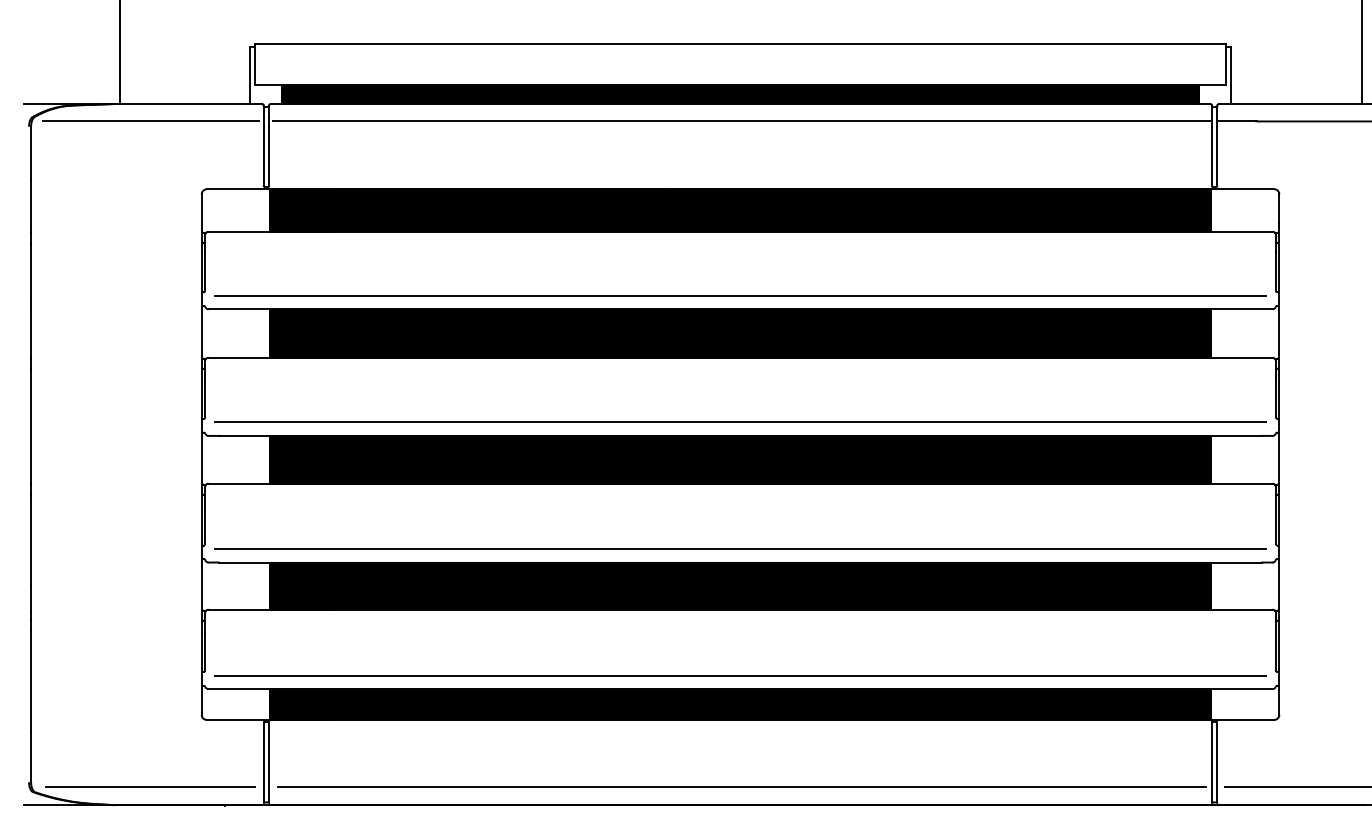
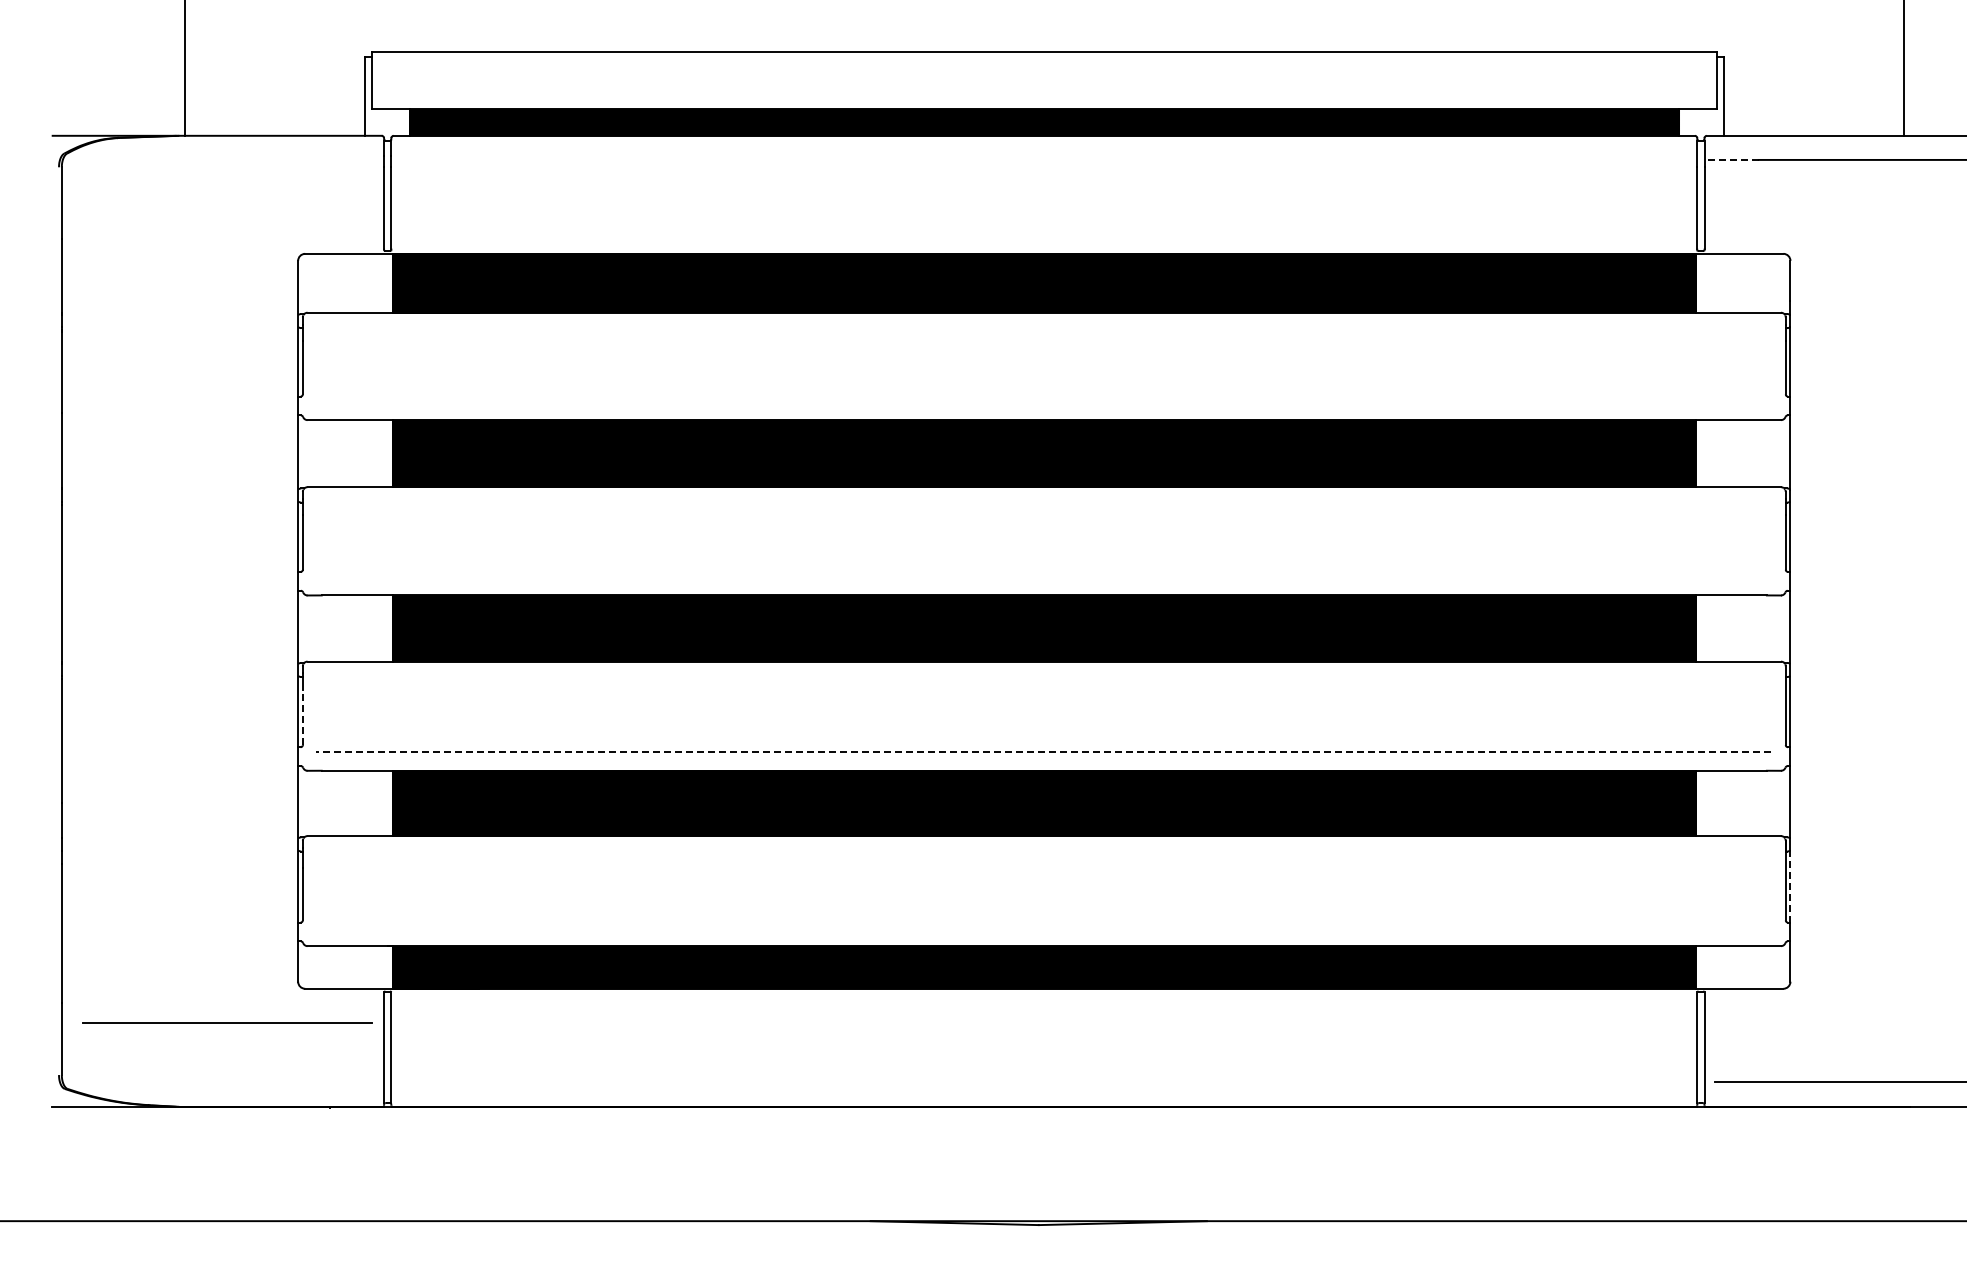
line: (150, 121) -> (227, 159), removed
line: (741, 121) -> (1045, 159), removed
line: (1237, 121) -> (1732, 159), solid -> dashed
line: (739, 295) -> (1043, 401), removed
line: (739, 422) -> (1043, 576), removed
line: (204, 524) -> (302, 717), solid -> dashed
line: (739, 548) -> (1043, 751), solid -> dashed
line: (1279, 646) -> (1790, 886), solid -> dashed
line: (739, 675) -> (1043, 927), removed
line: (150, 786) -> (227, 1022), moved
line: (742, 787) -> (1046, 1082), removed

